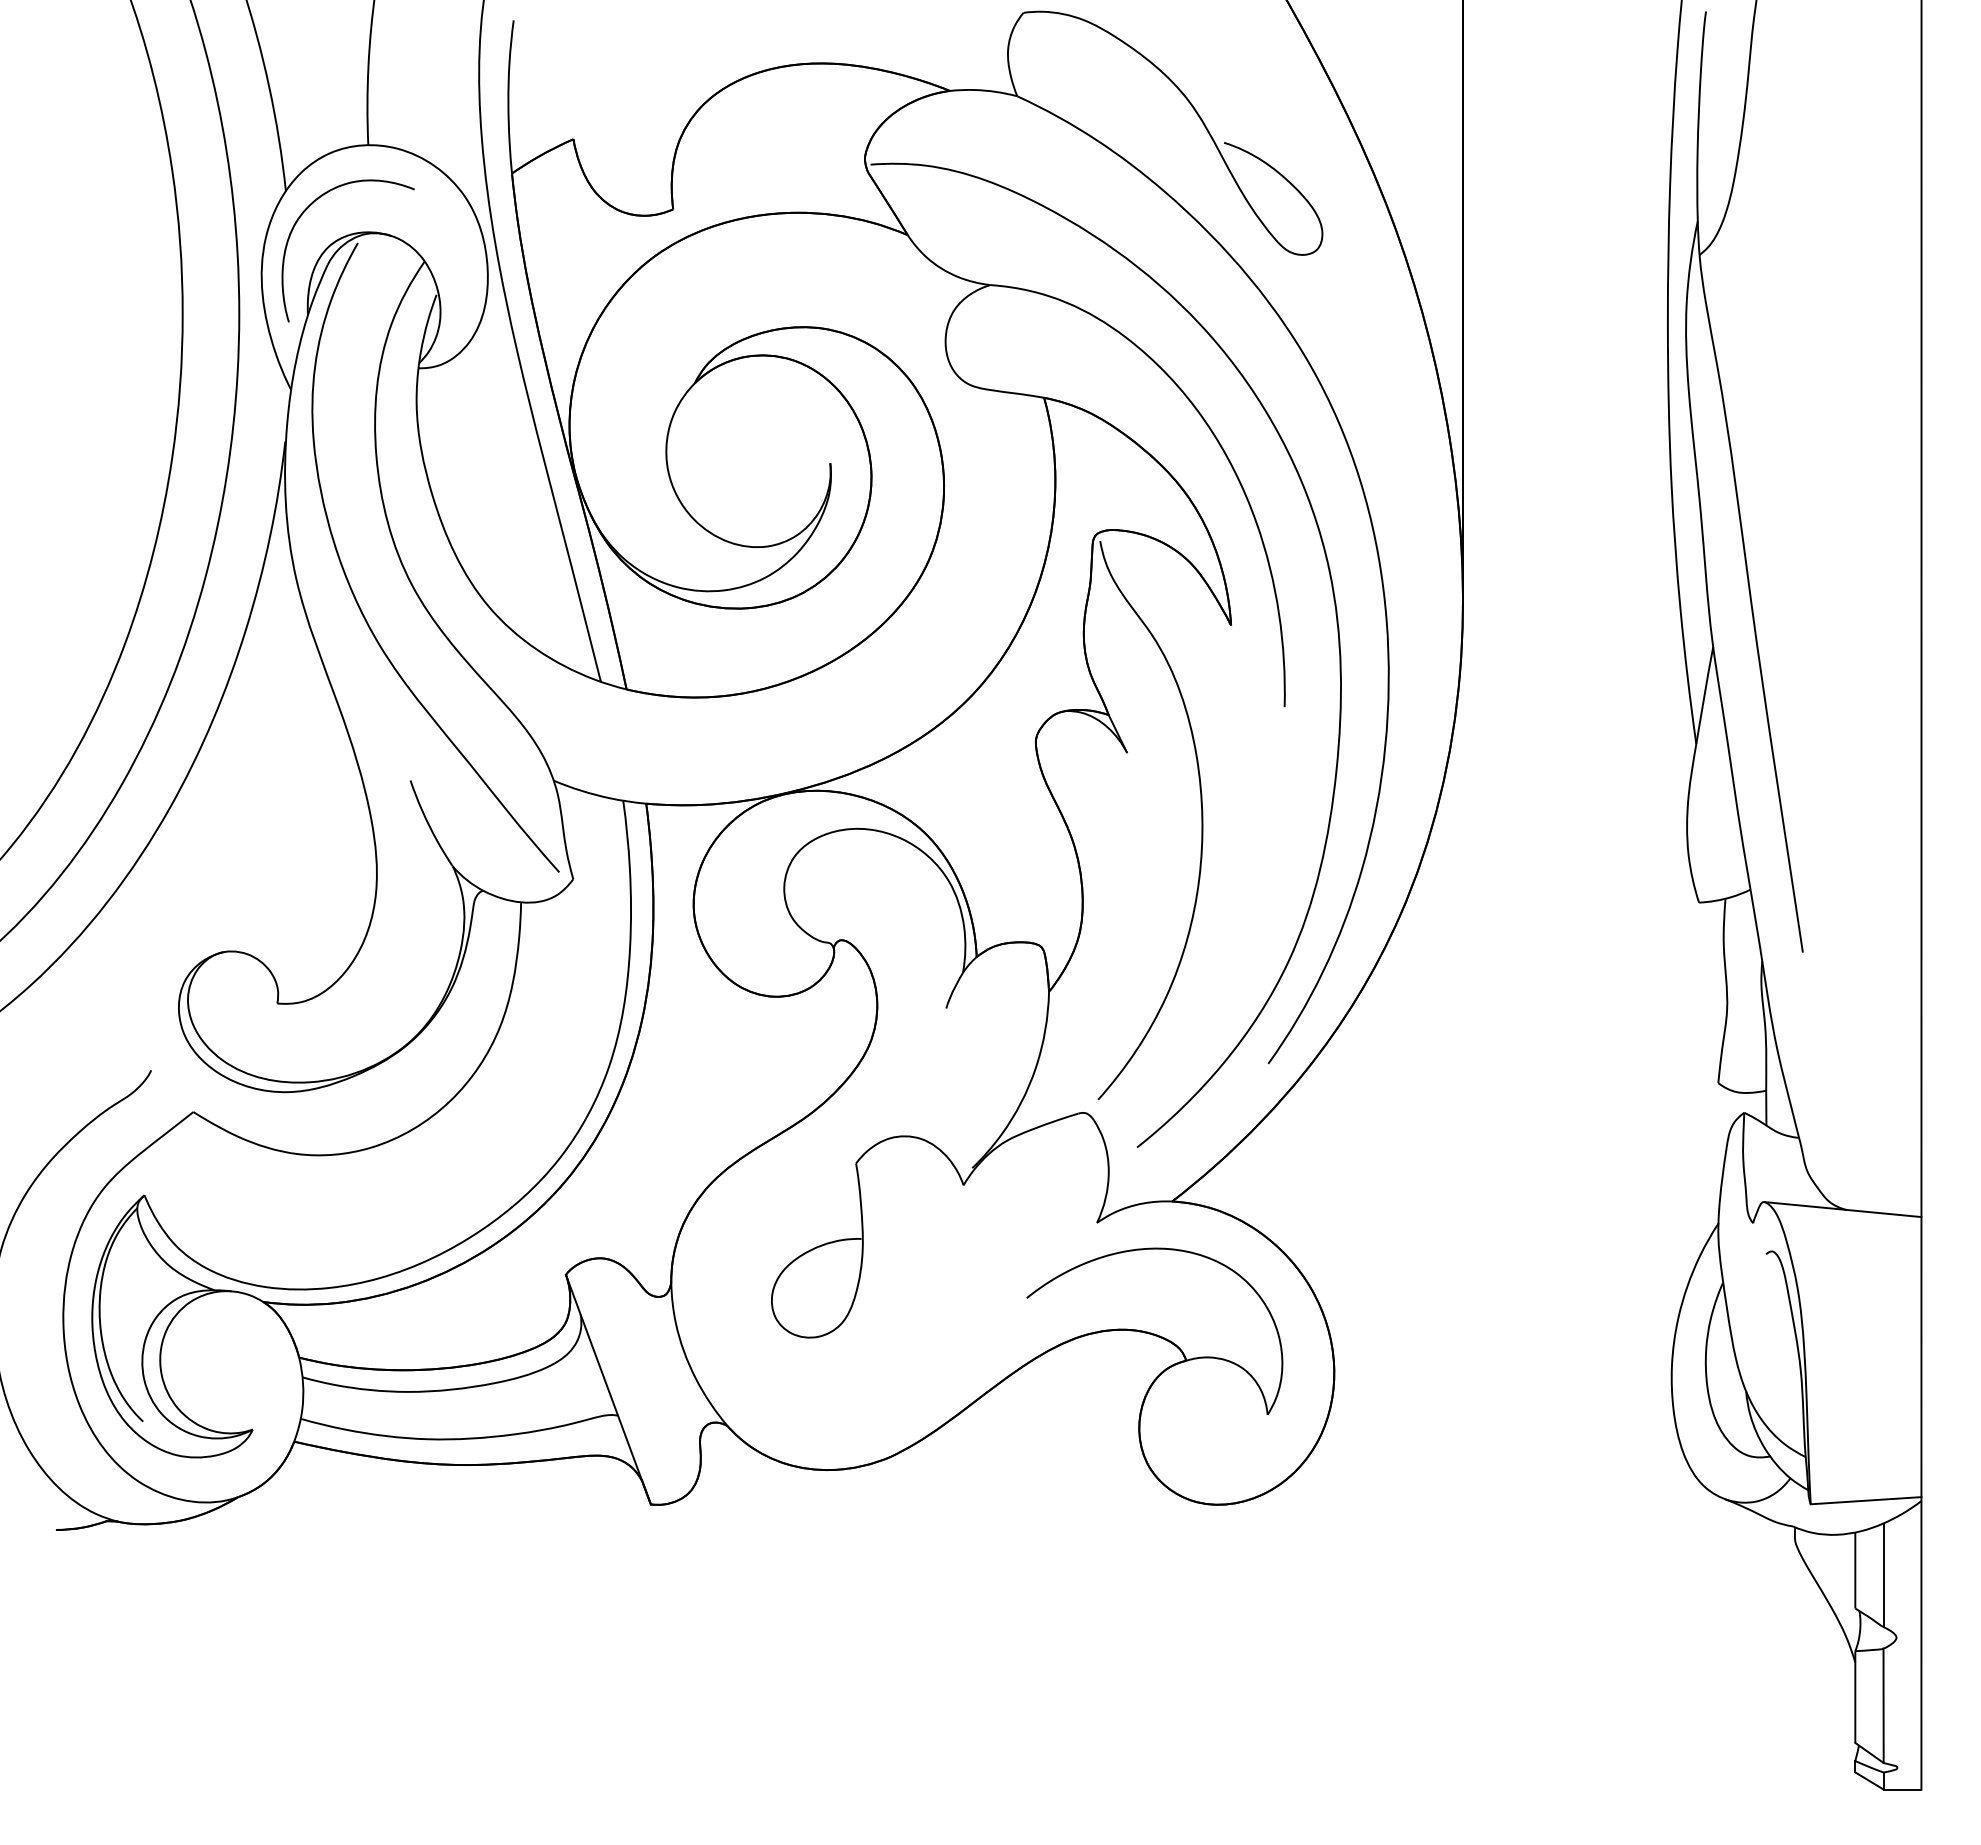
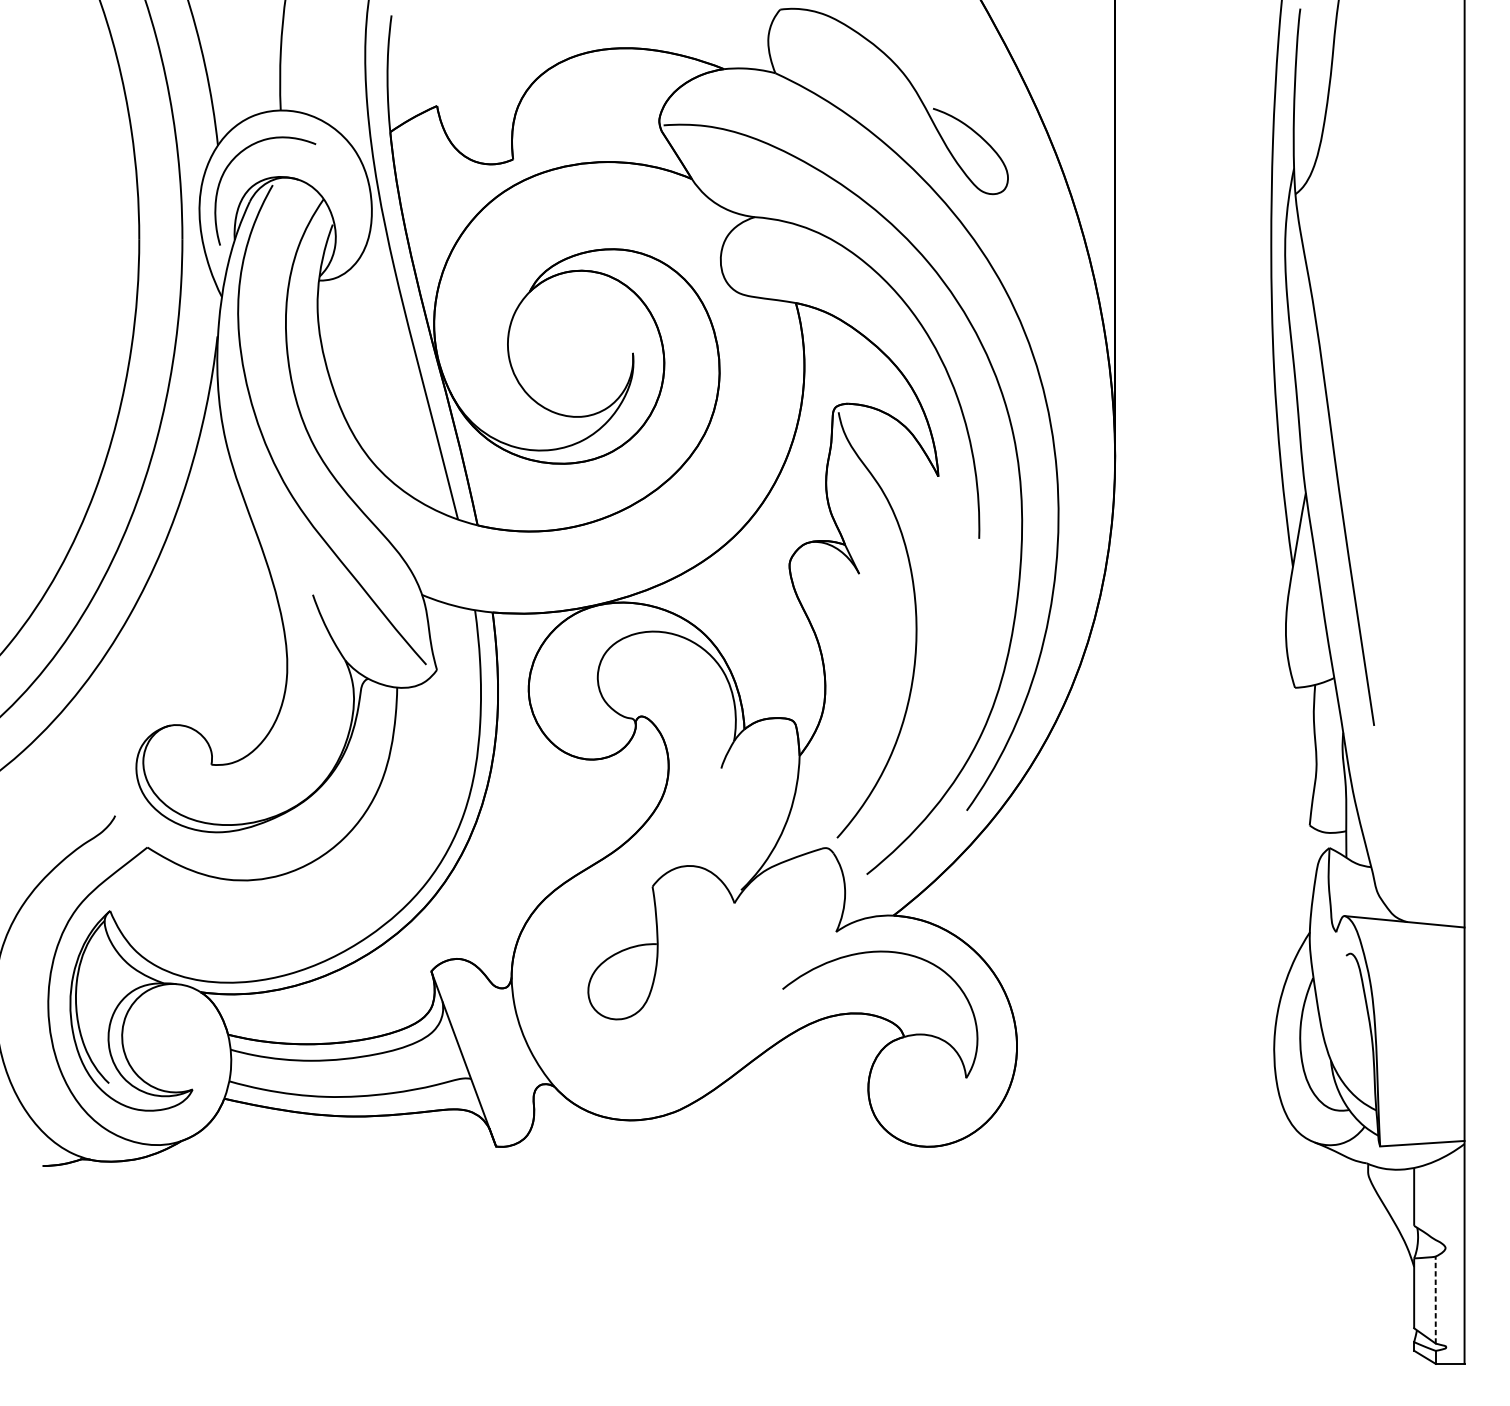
line: (1883, 1575) -> (1435, 1200), removed
line: (1883, 1705) -> (1435, 1299), solid -> dashed

